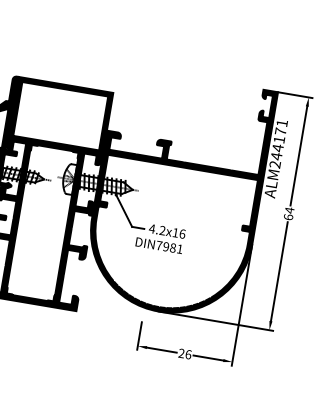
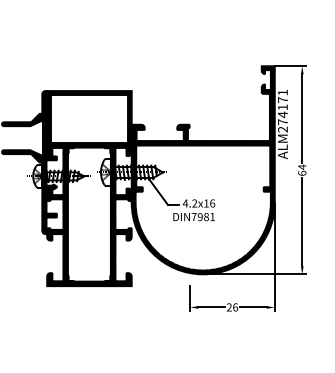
text: (276, 156) -> (282, 122), ALM244171 -> ALM274171

